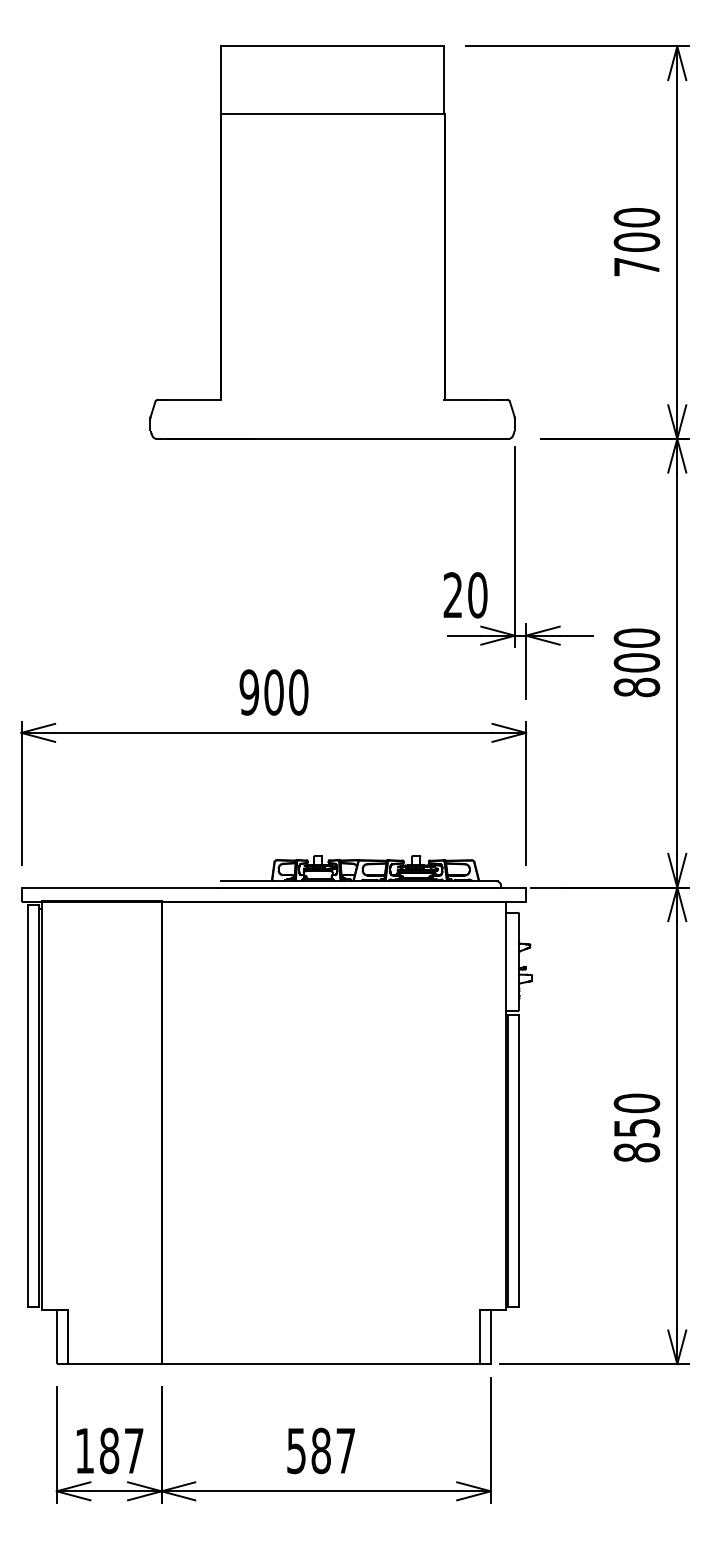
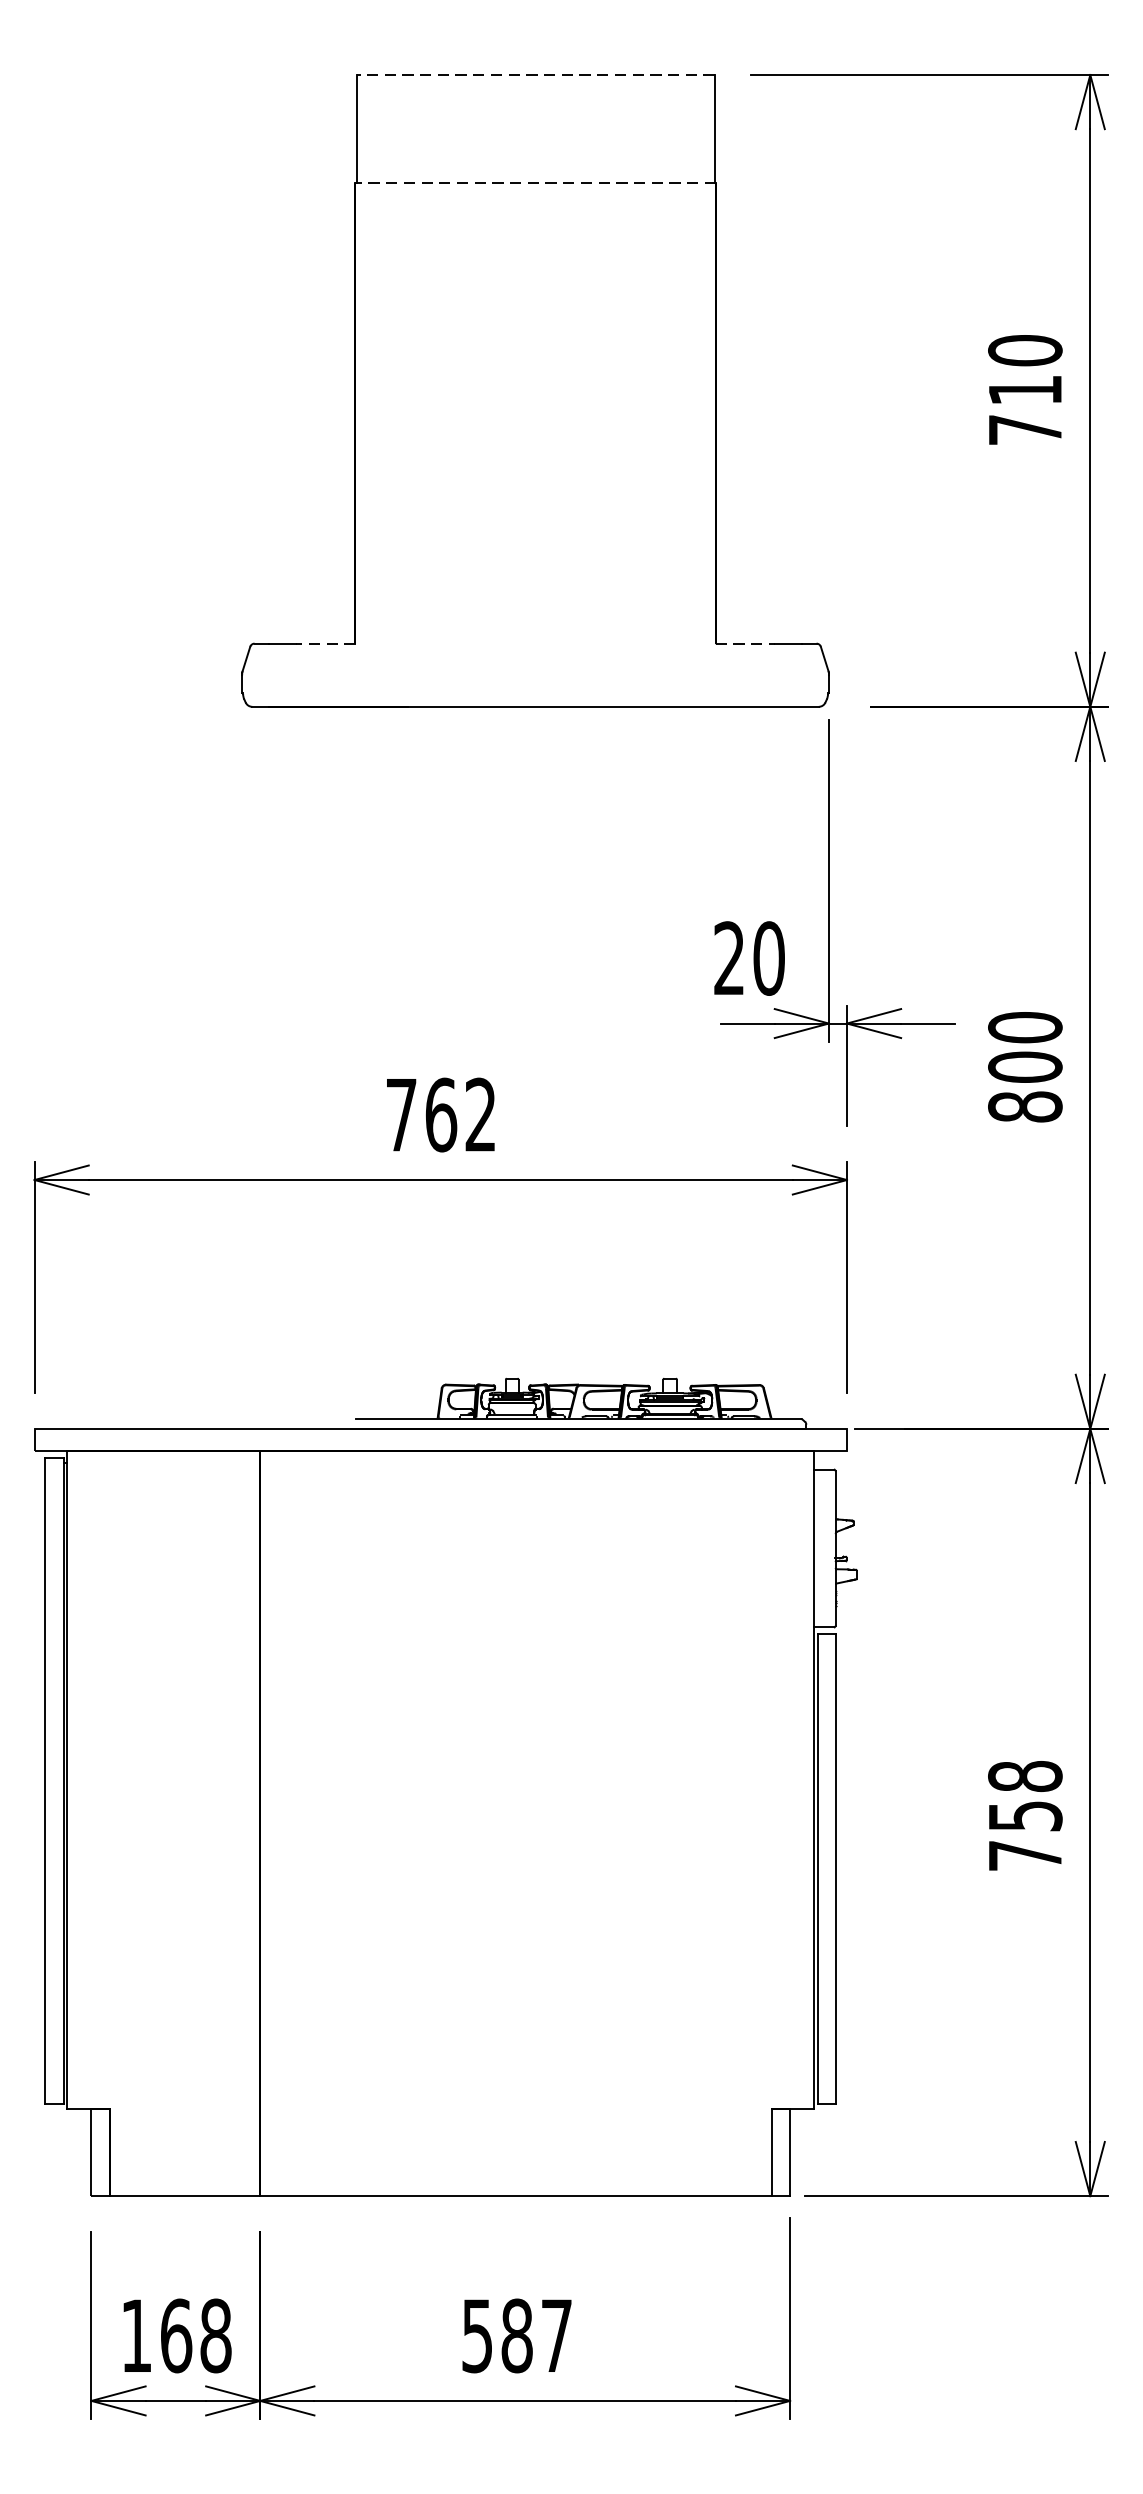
line: (332, 46) -> (535, 75), solid -> dashed
line: (332, 113) -> (535, 182), solid -> dashed
text: (636, 241) -> (1024, 388), 700 -> 710
line: (201, 399) -> (324, 643), solid -> dashed
line: (463, 399) -> (746, 643), solid -> dashed
text: (273, 692) -> (440, 1114), 900 -> 762
text: (636, 1127) -> (1024, 1815), 850 -> 758
text: (121, 1450) -> (195, 2335), 187 -> 168

